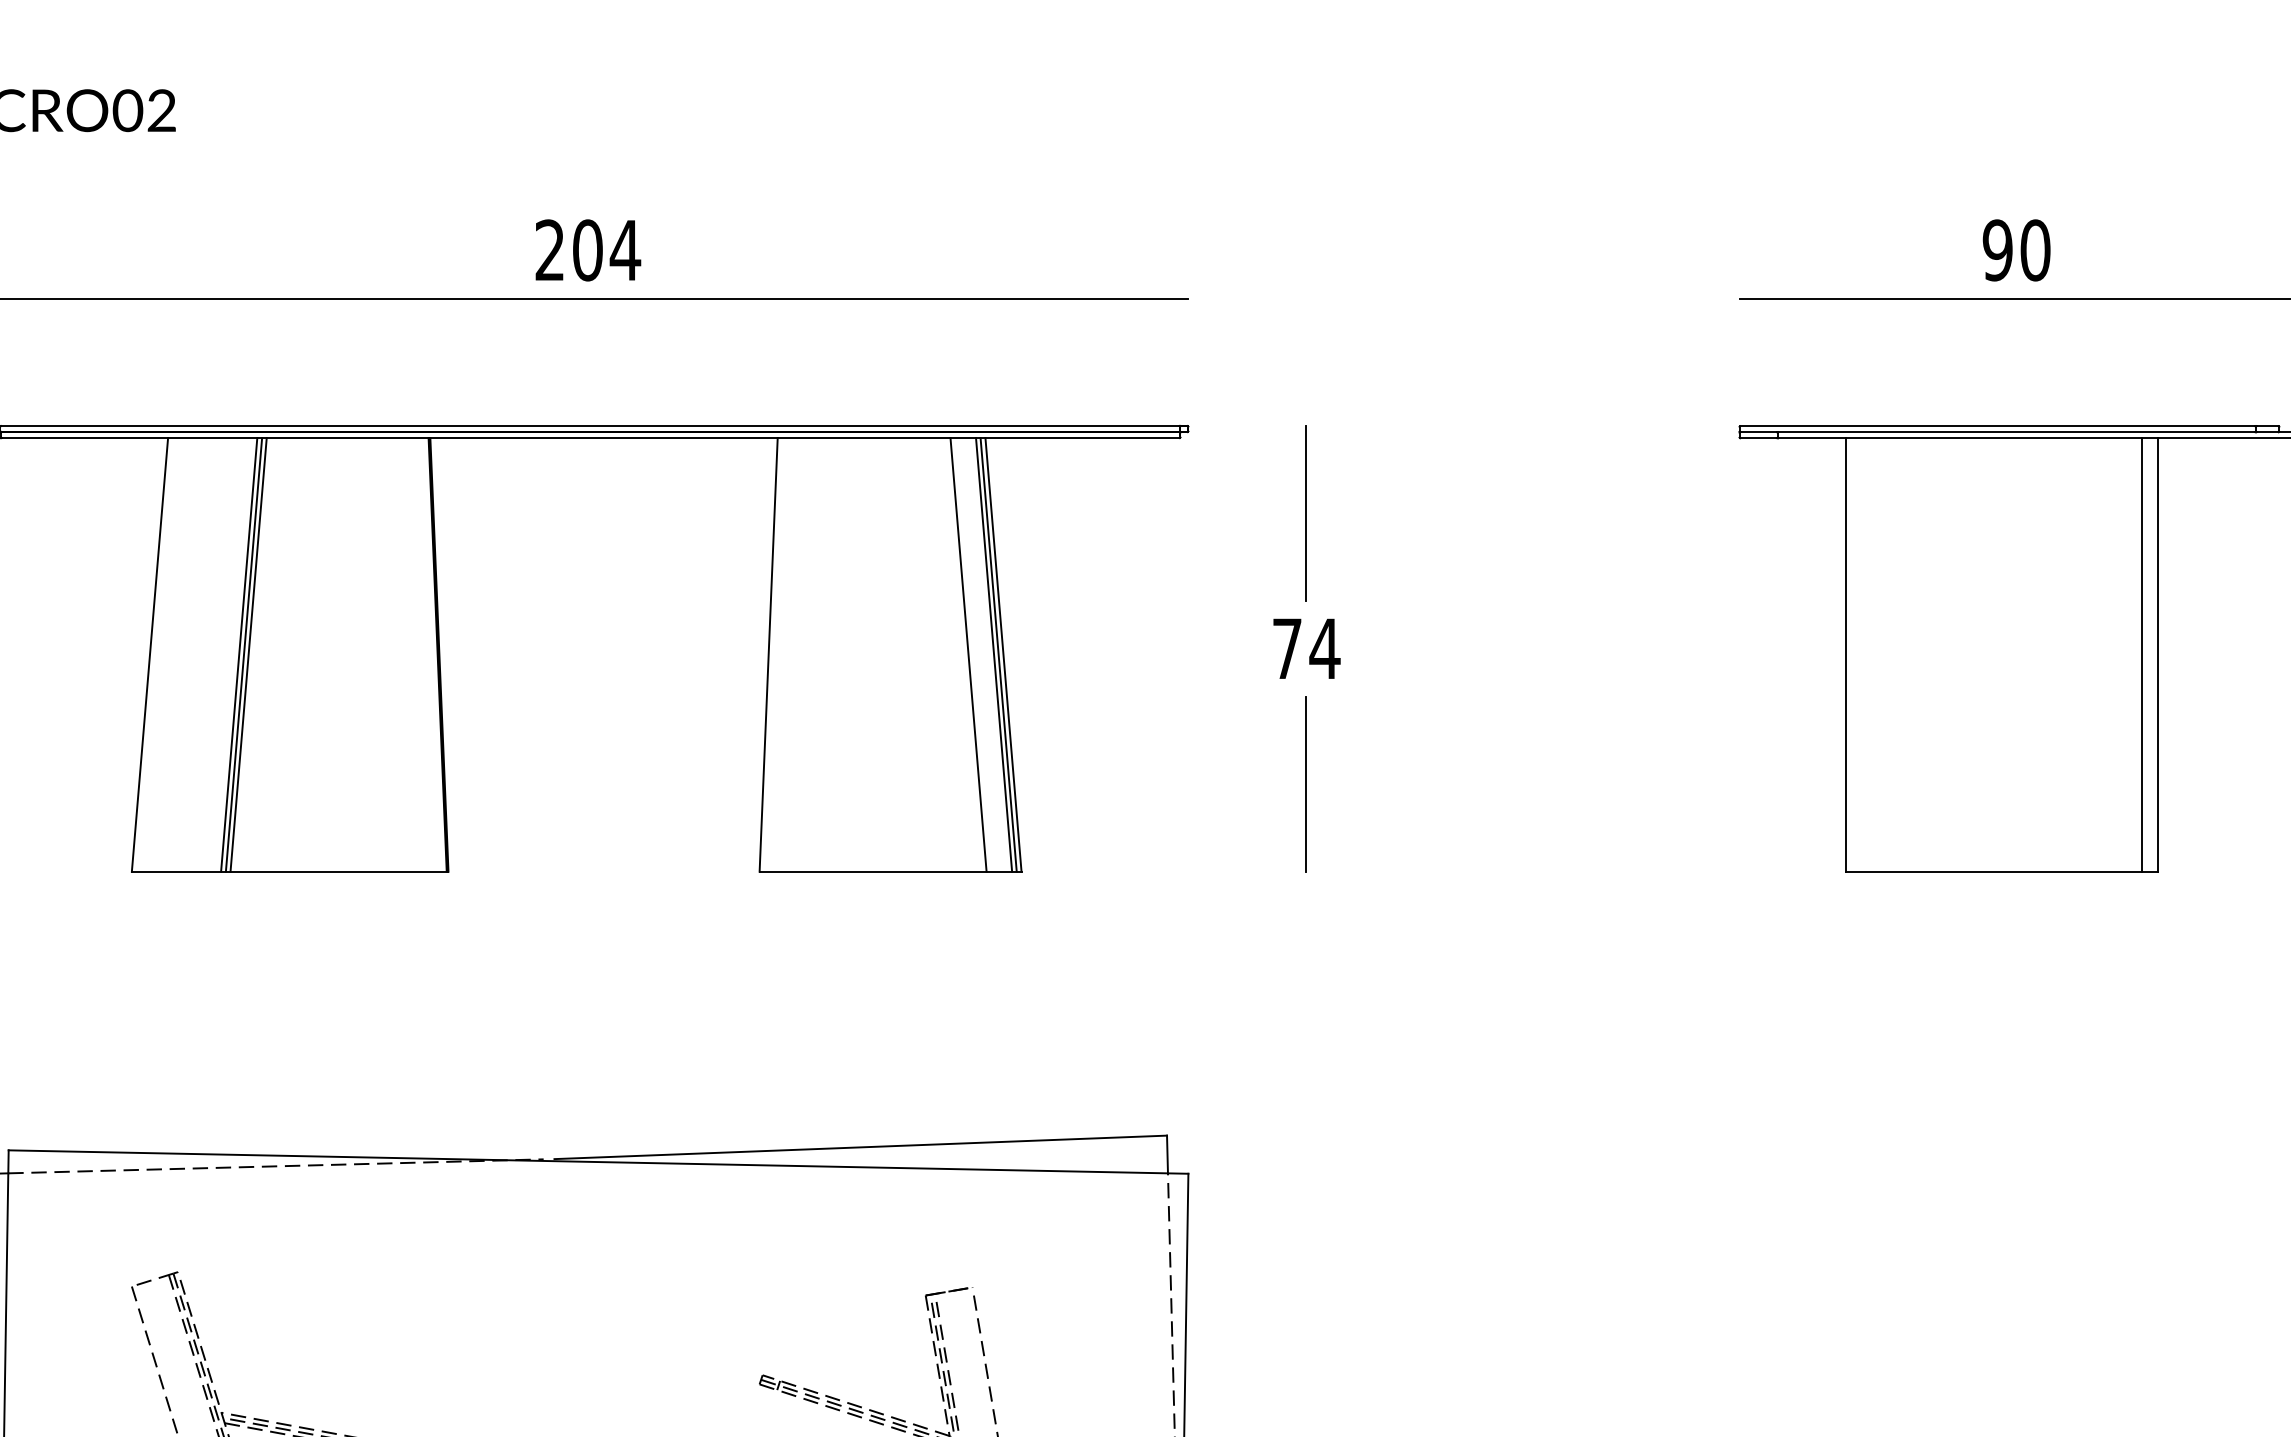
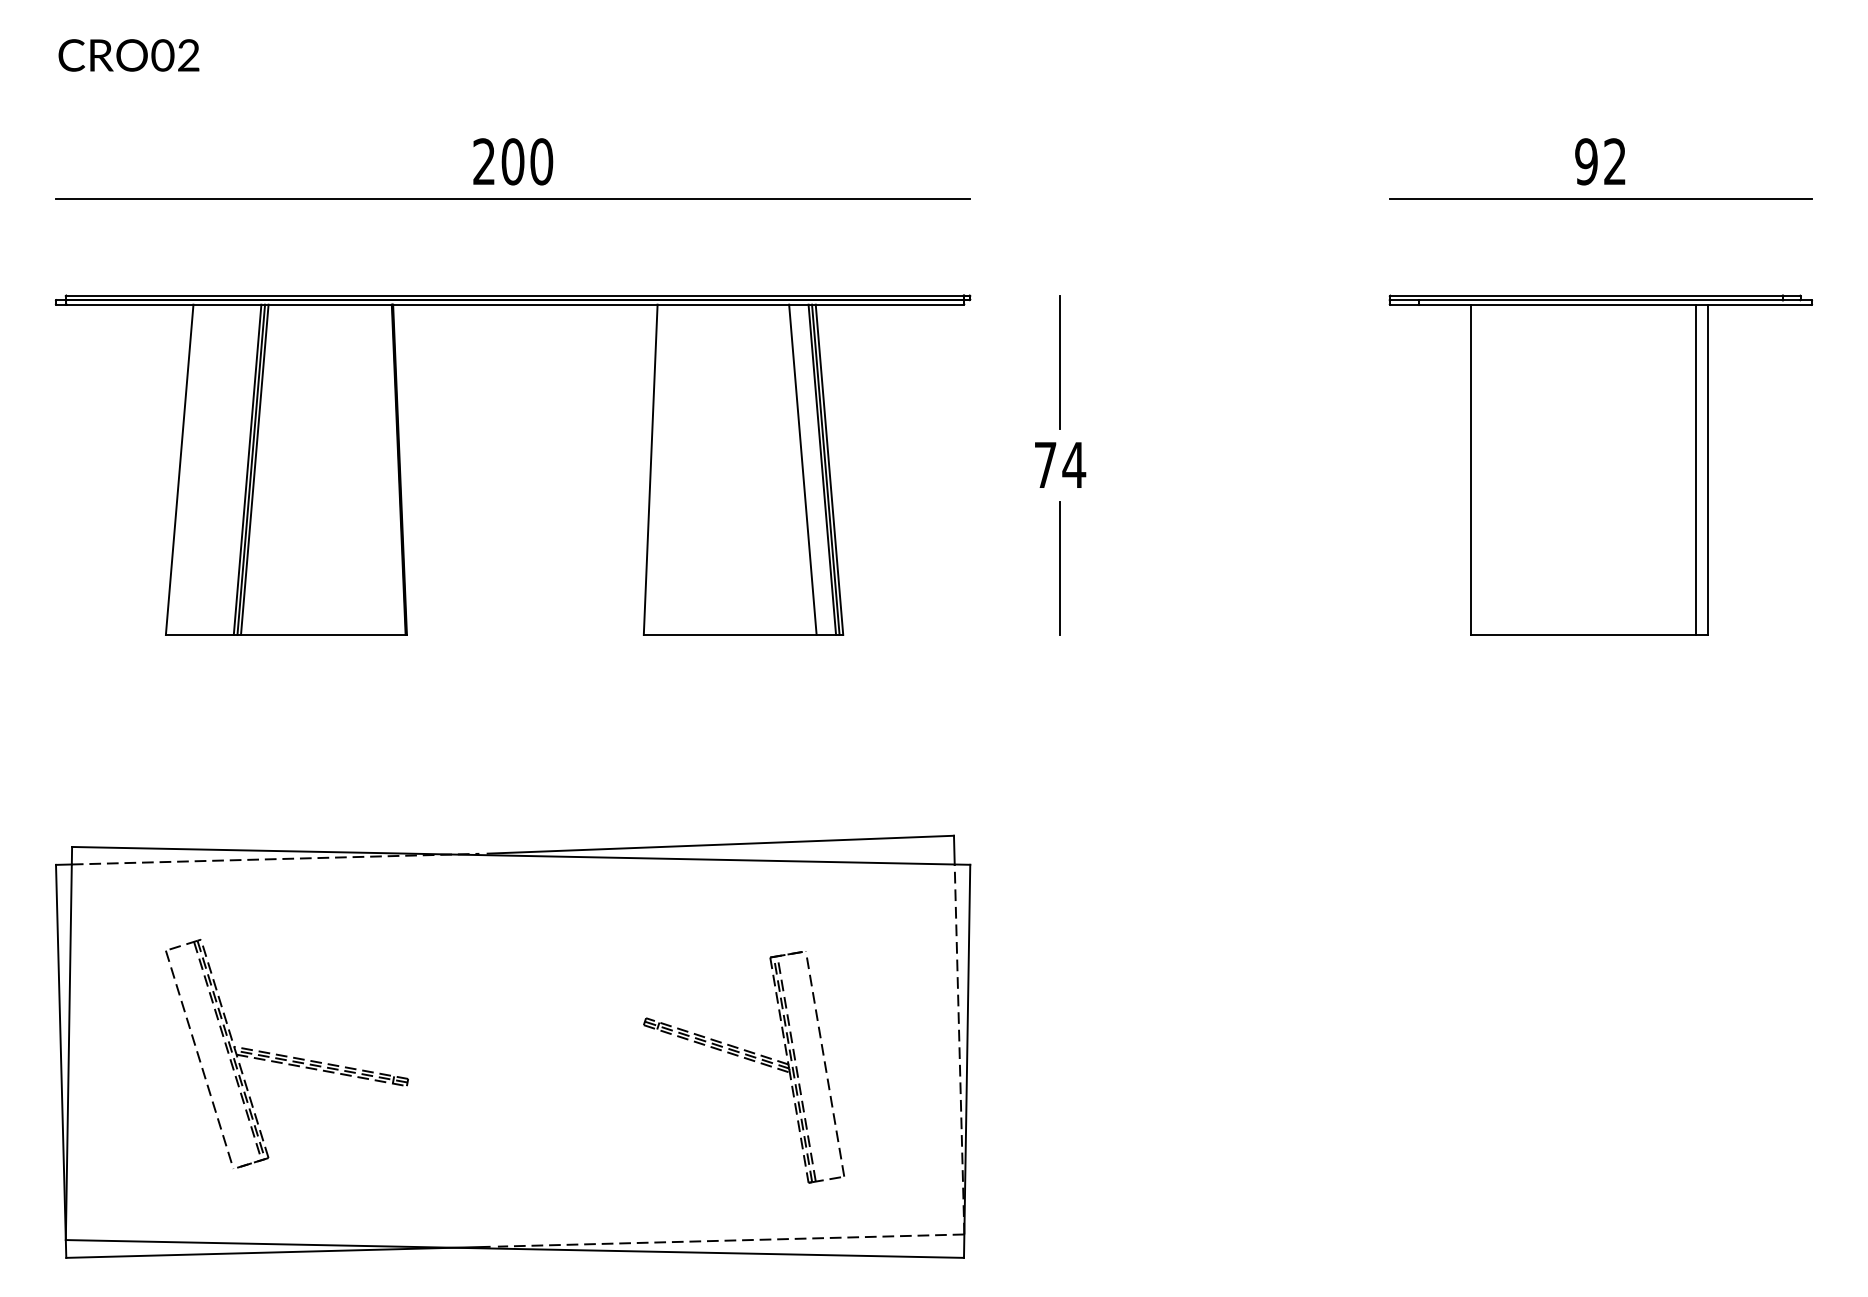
text: (625, 249) -> (541, 161), 204 -> 200
text: (2035, 249) -> (1615, 161), 90 -> 92

